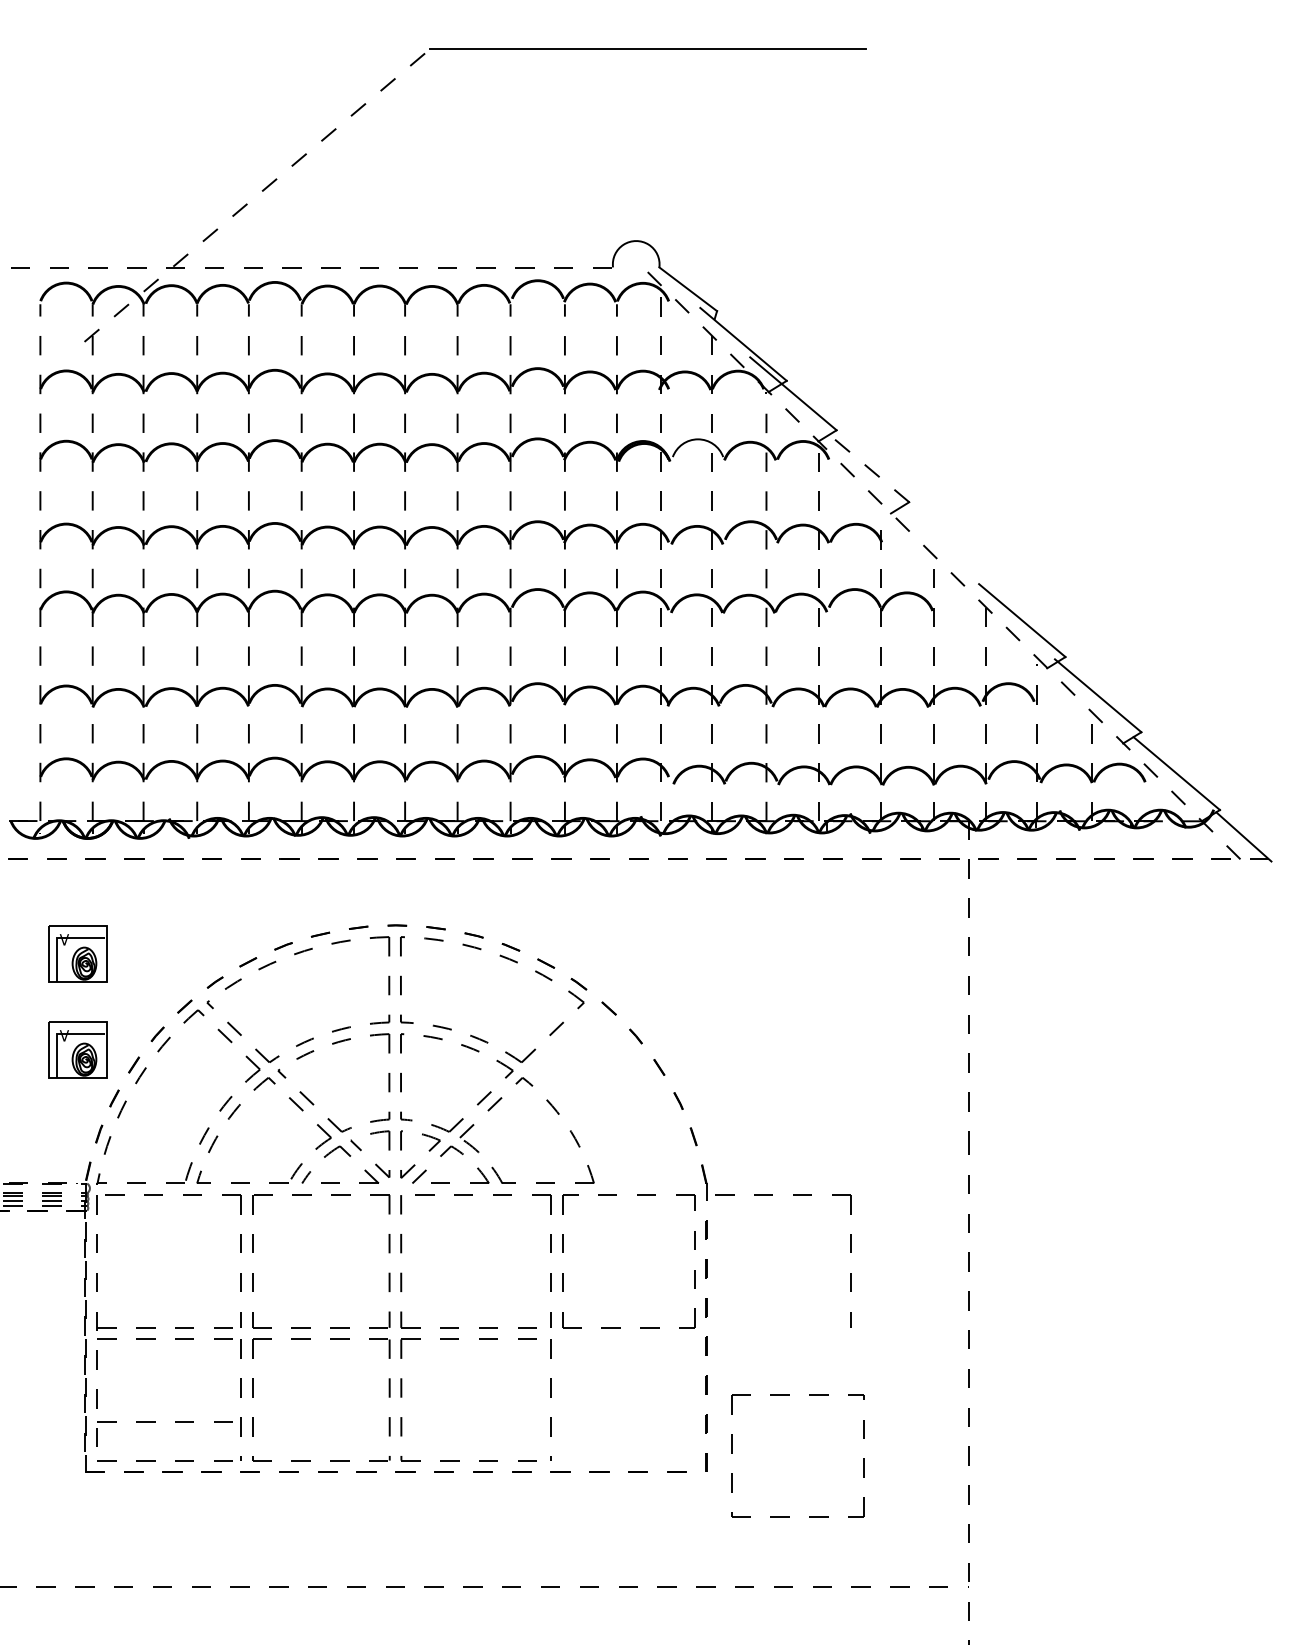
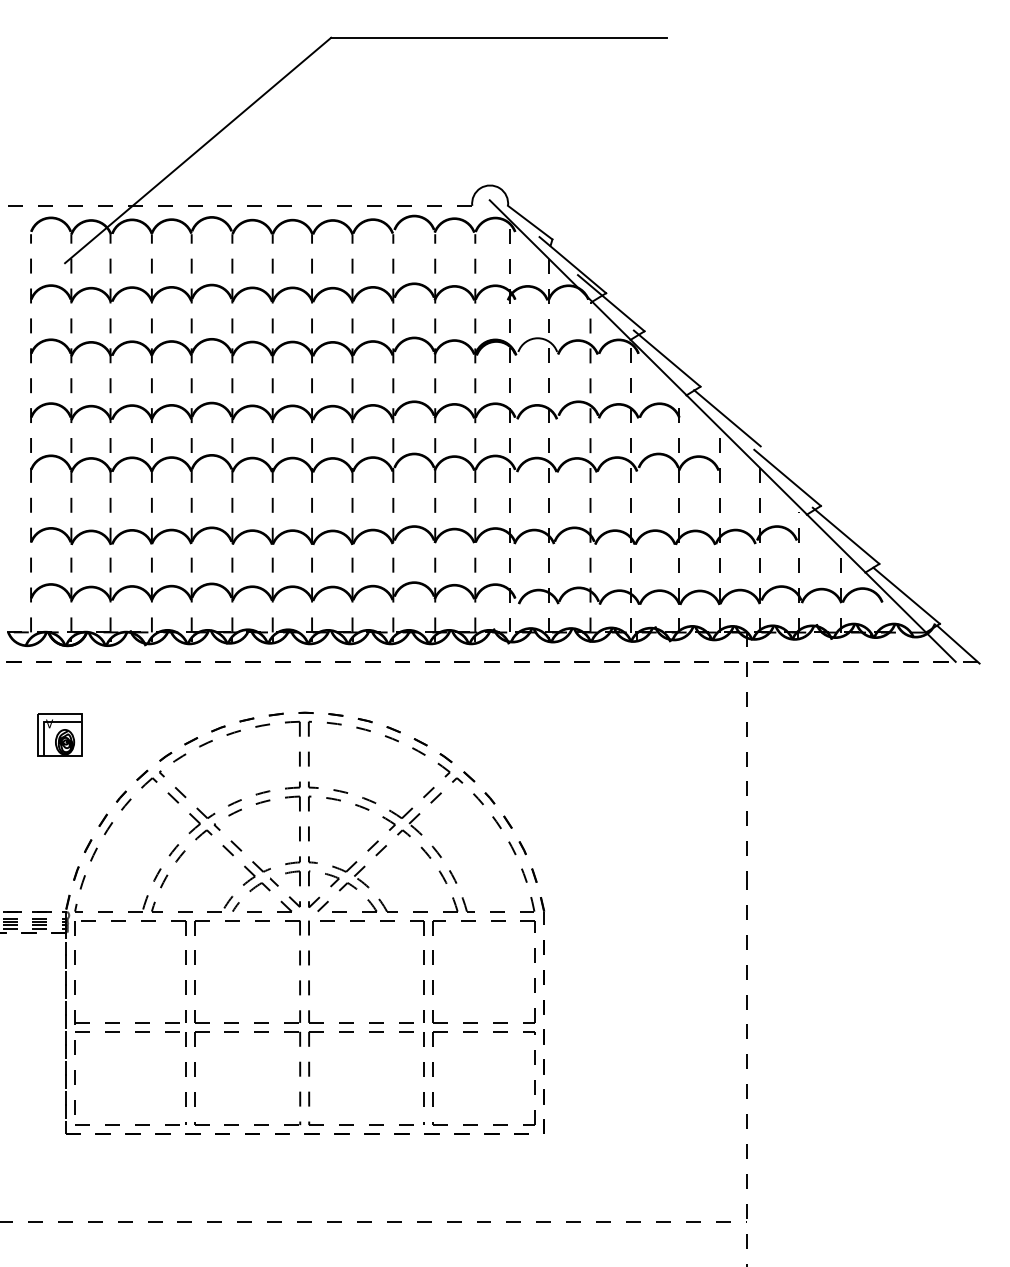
line: (257, 195) -> (198, 150), dashed -> solid
line: (866, 465) -> (667, 358), dashed -> solid
line: (943, 542) -> (726, 417), added
line: (938, 559) -> (723, 430), dashed -> solid
part: (77, 1049) -> (59, 808), removed
part: (647, 1073) -> (498, 826), added
part: (793, 1195) -> (611, 920), removed
part: (789, 1395) -> (478, 1031), moved
line: (155, 1421) -> (119, 1095), removed

